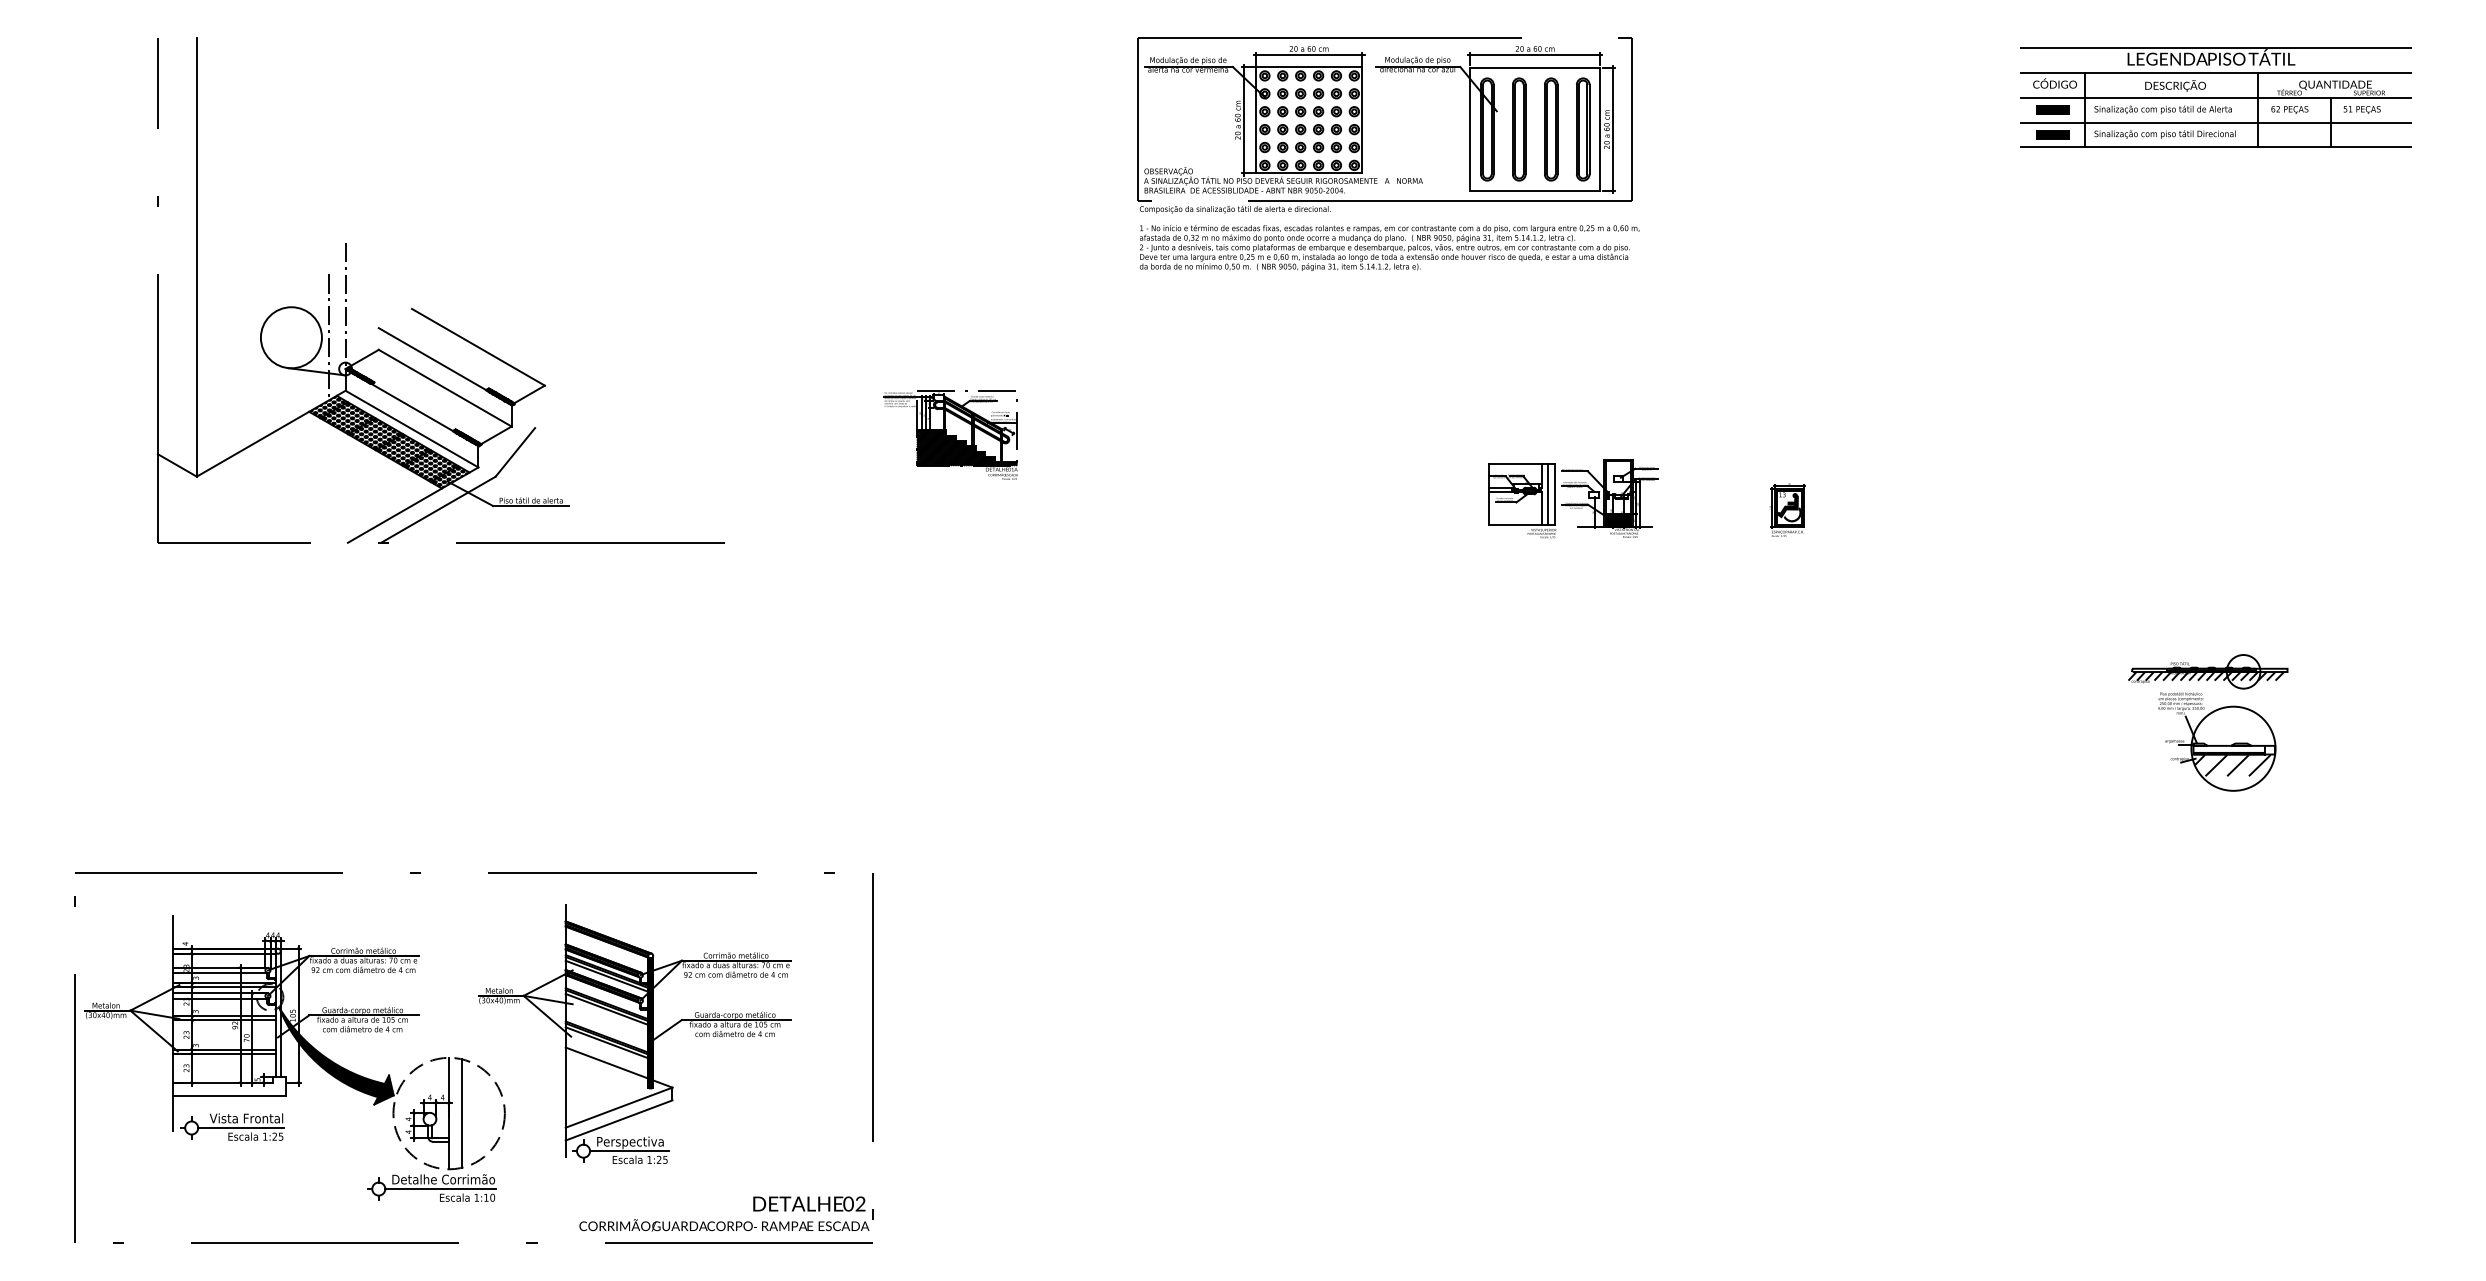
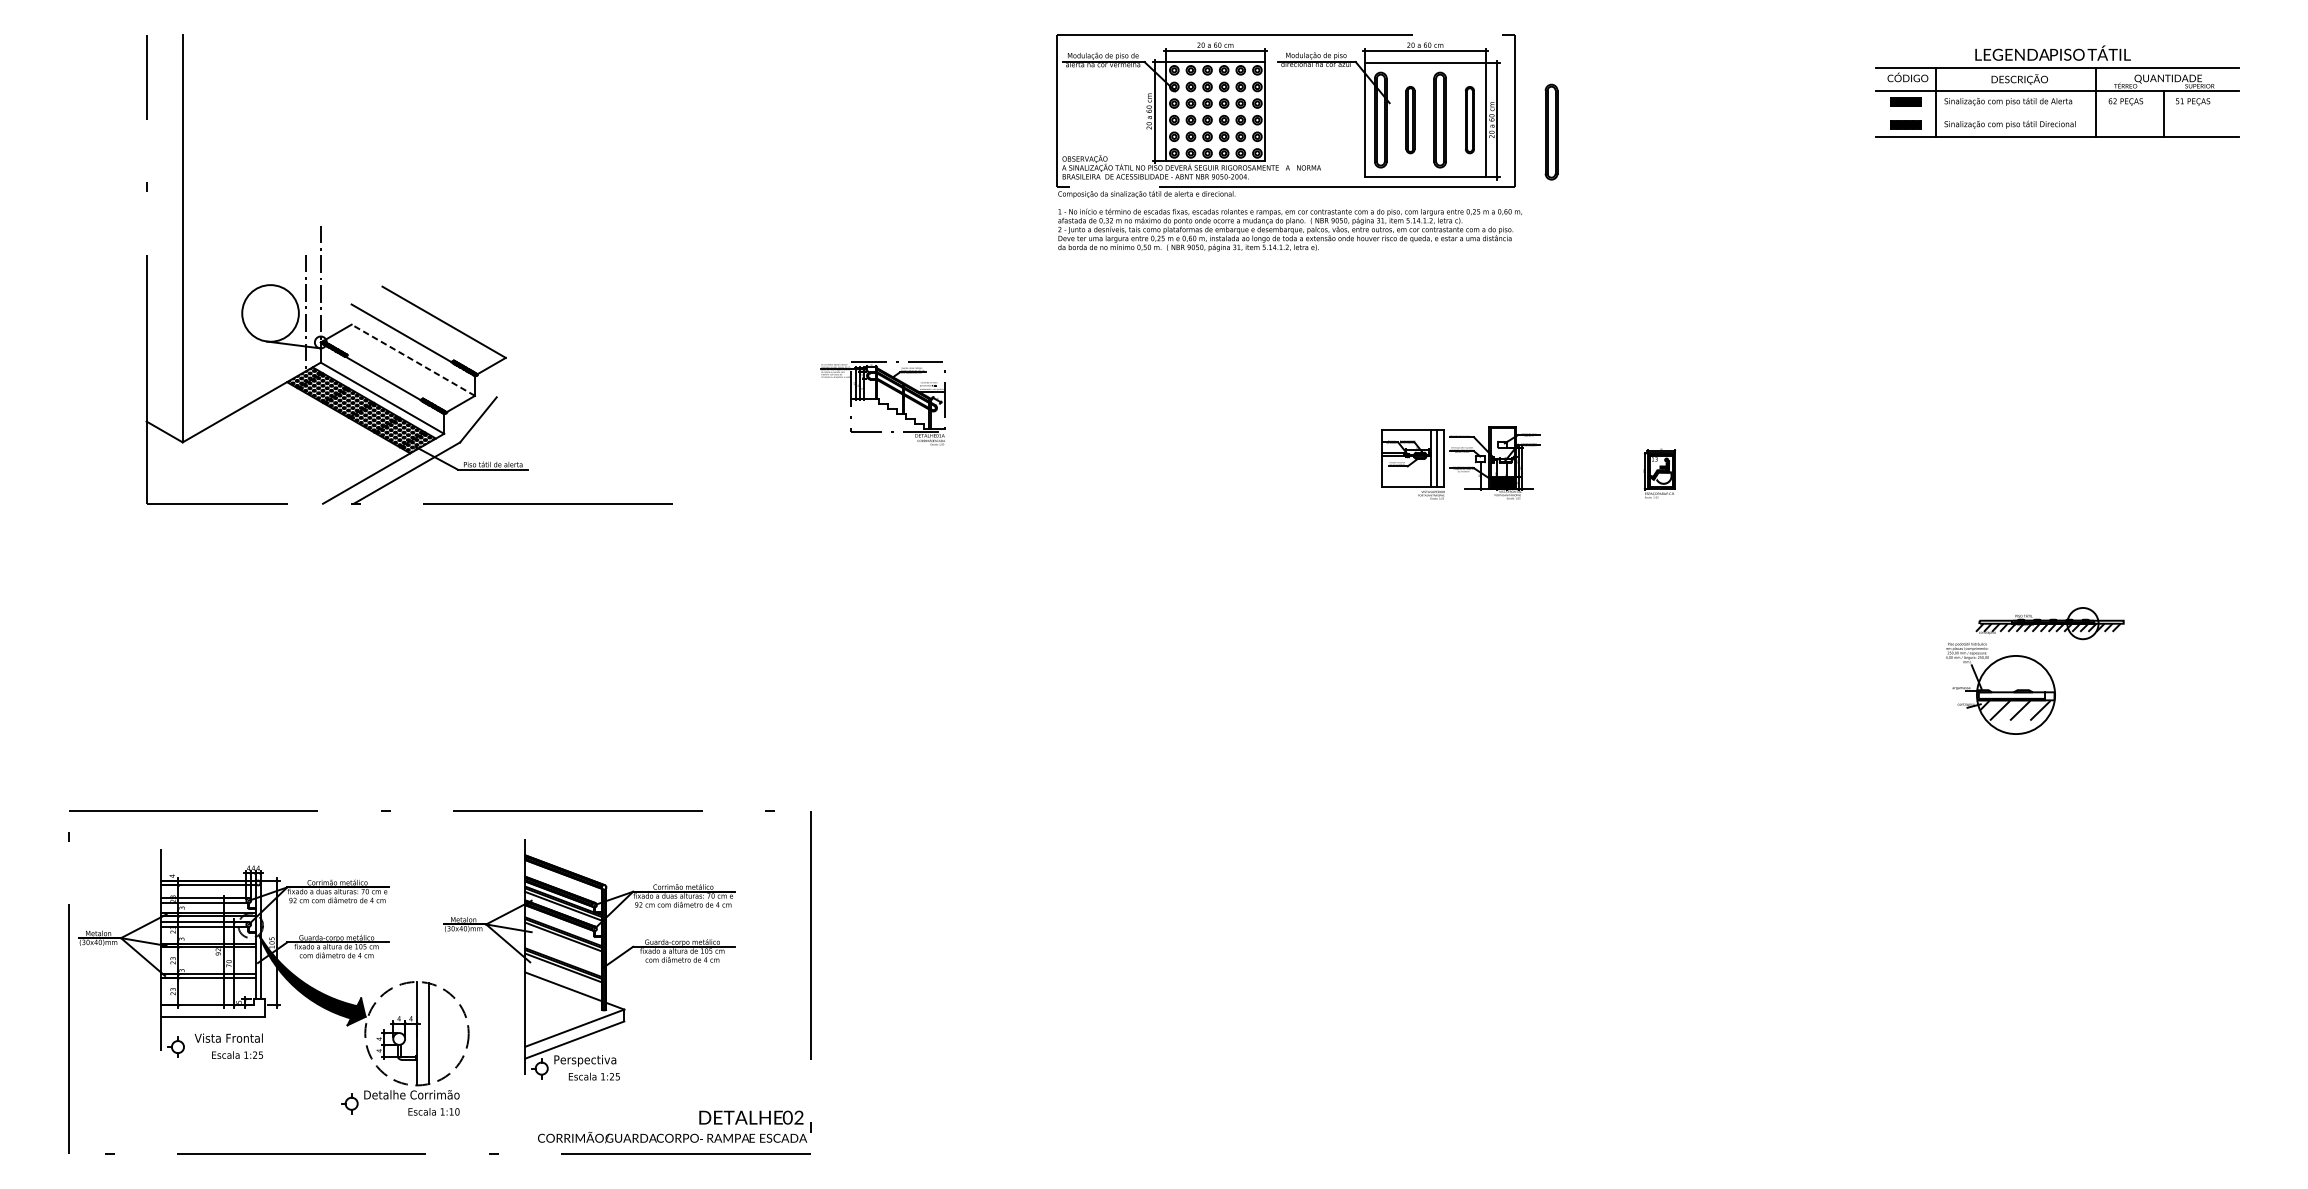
line: (2215, 48) -> (2056, 44), removed
line: (2215, 122) -> (2056, 113), removed
part: (1519, 129) -> (1410, 120), size x0.7
part: (1583, 129) -> (1470, 120), size x0.7
part: (1671, 142) -> (1551, 132), added
line: (445, 388) -> (413, 360), solid -> dashed
hatch: (967, 447) -> (898, 415), removed
part: (2217, 741) -> (2001, 688), moved
line: (241, 1128) -> (224, 1047), removed
line: (629, 1151) -> (584, 1068), removed
line: (440, 1189) -> (408, 1104), removed

